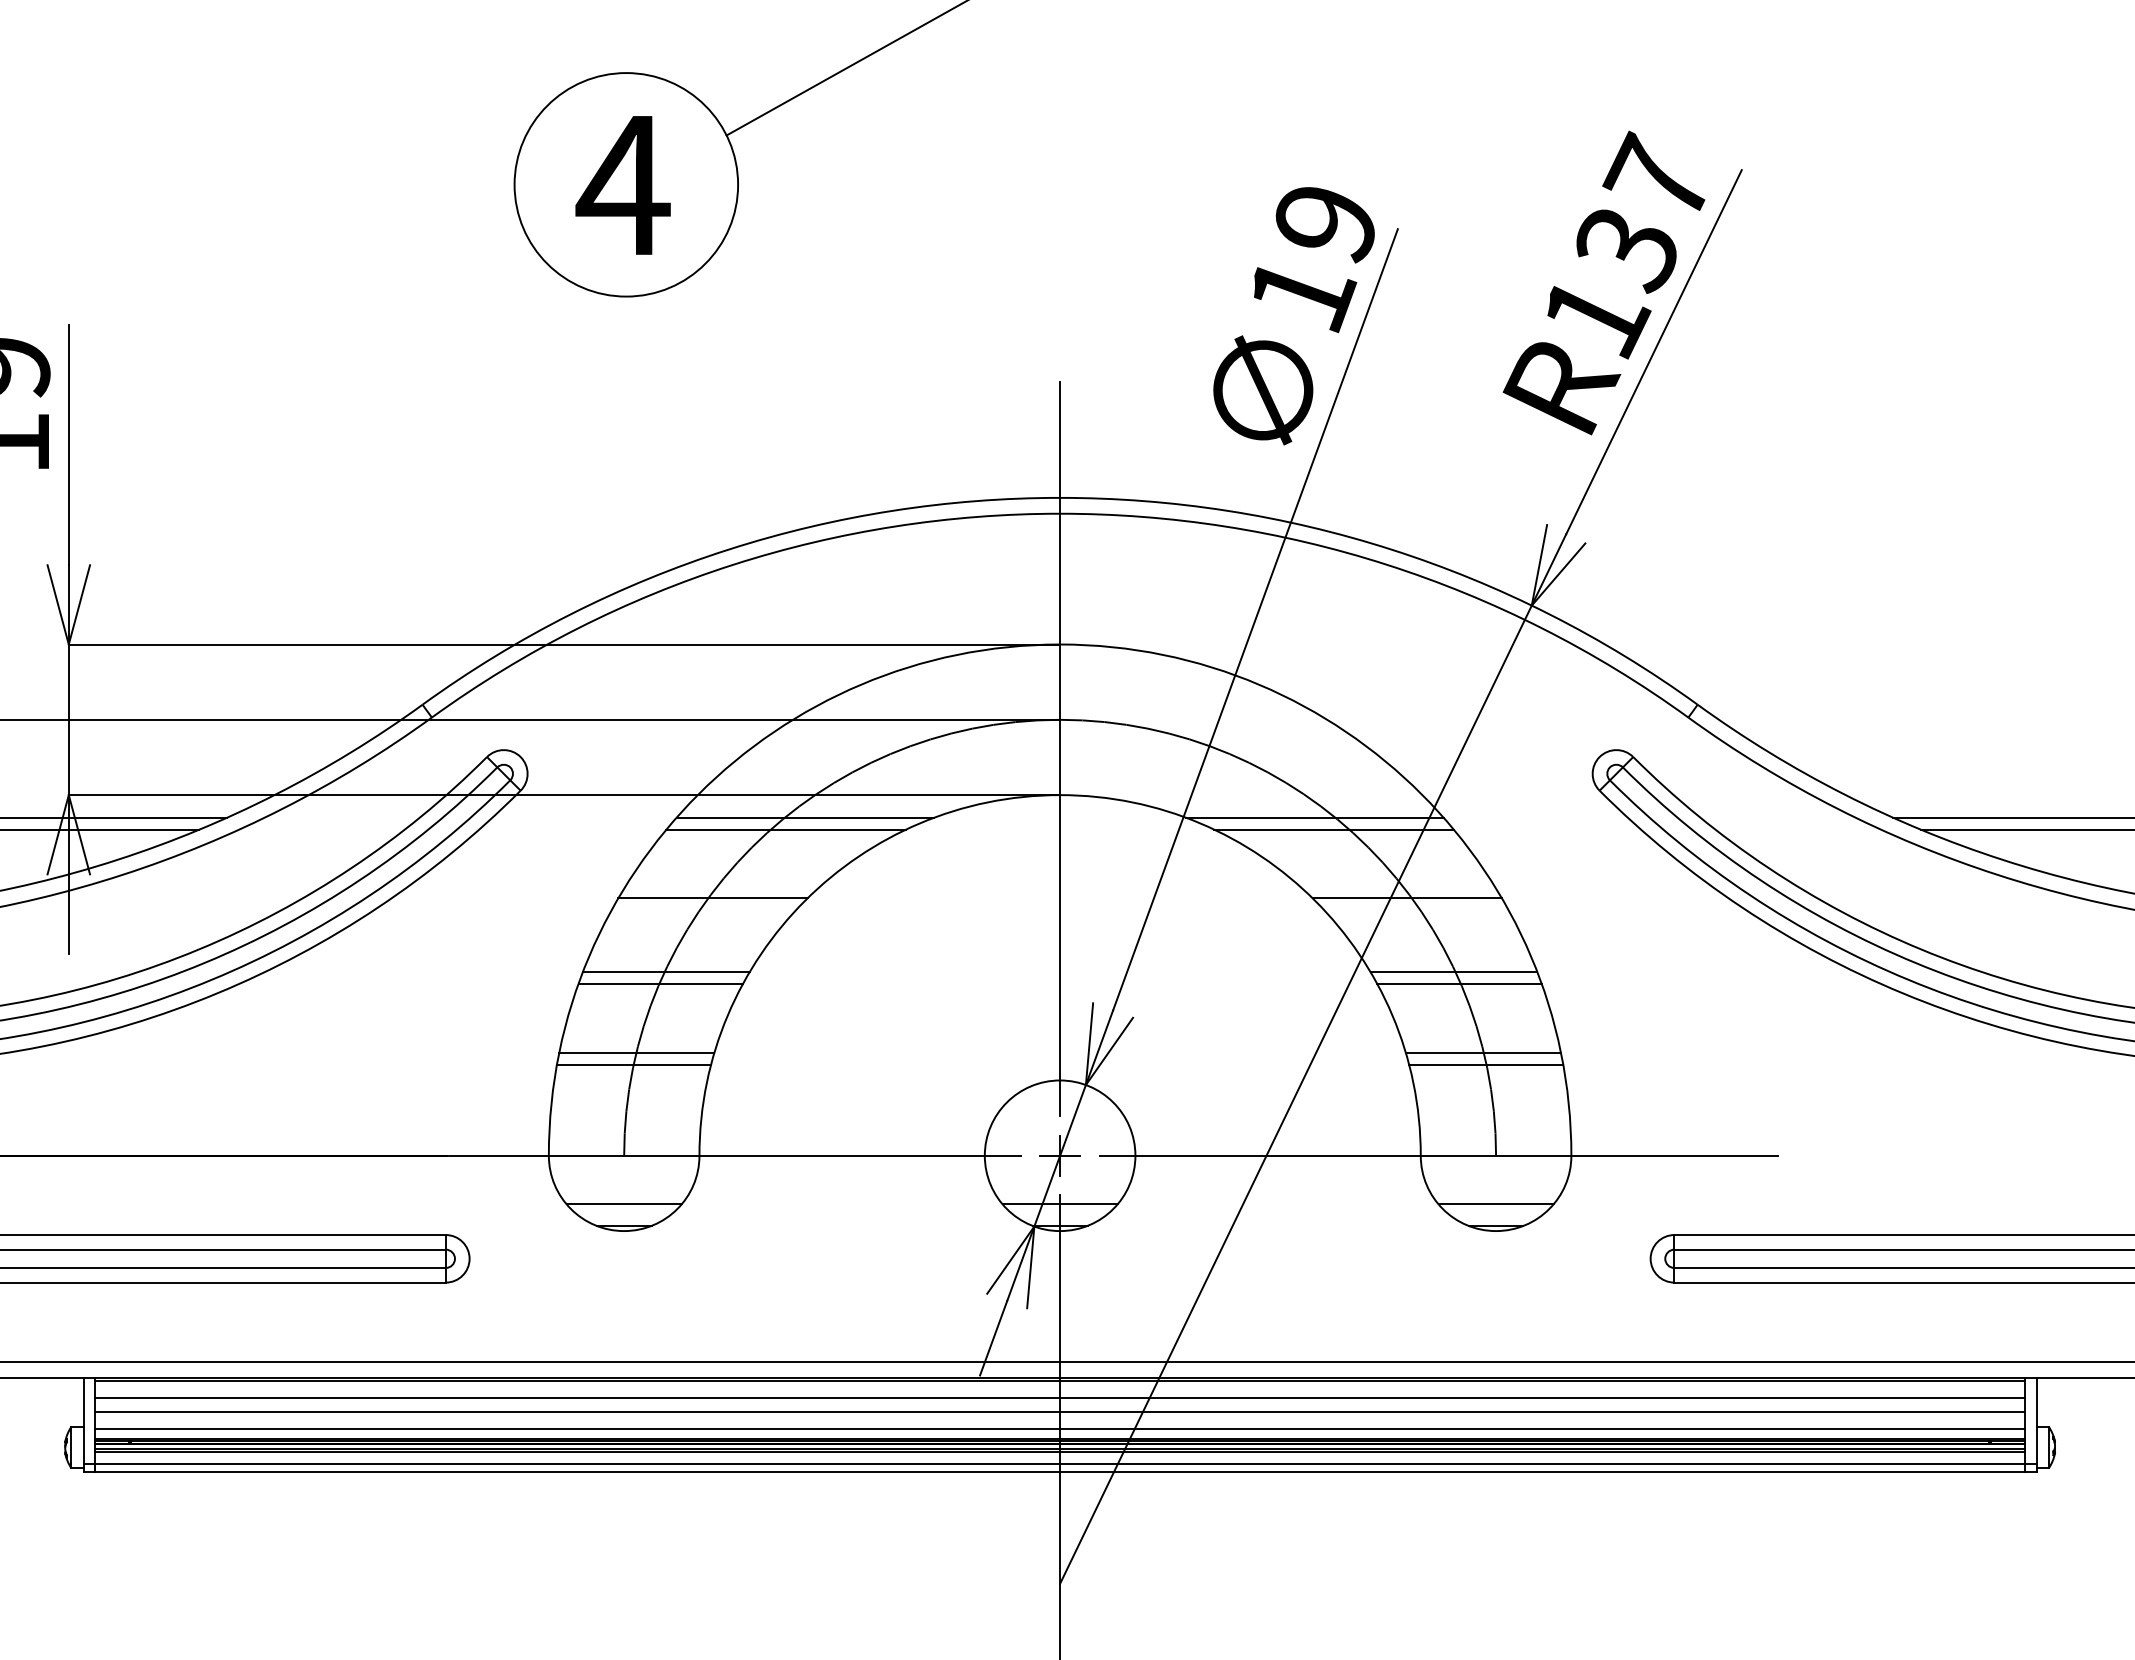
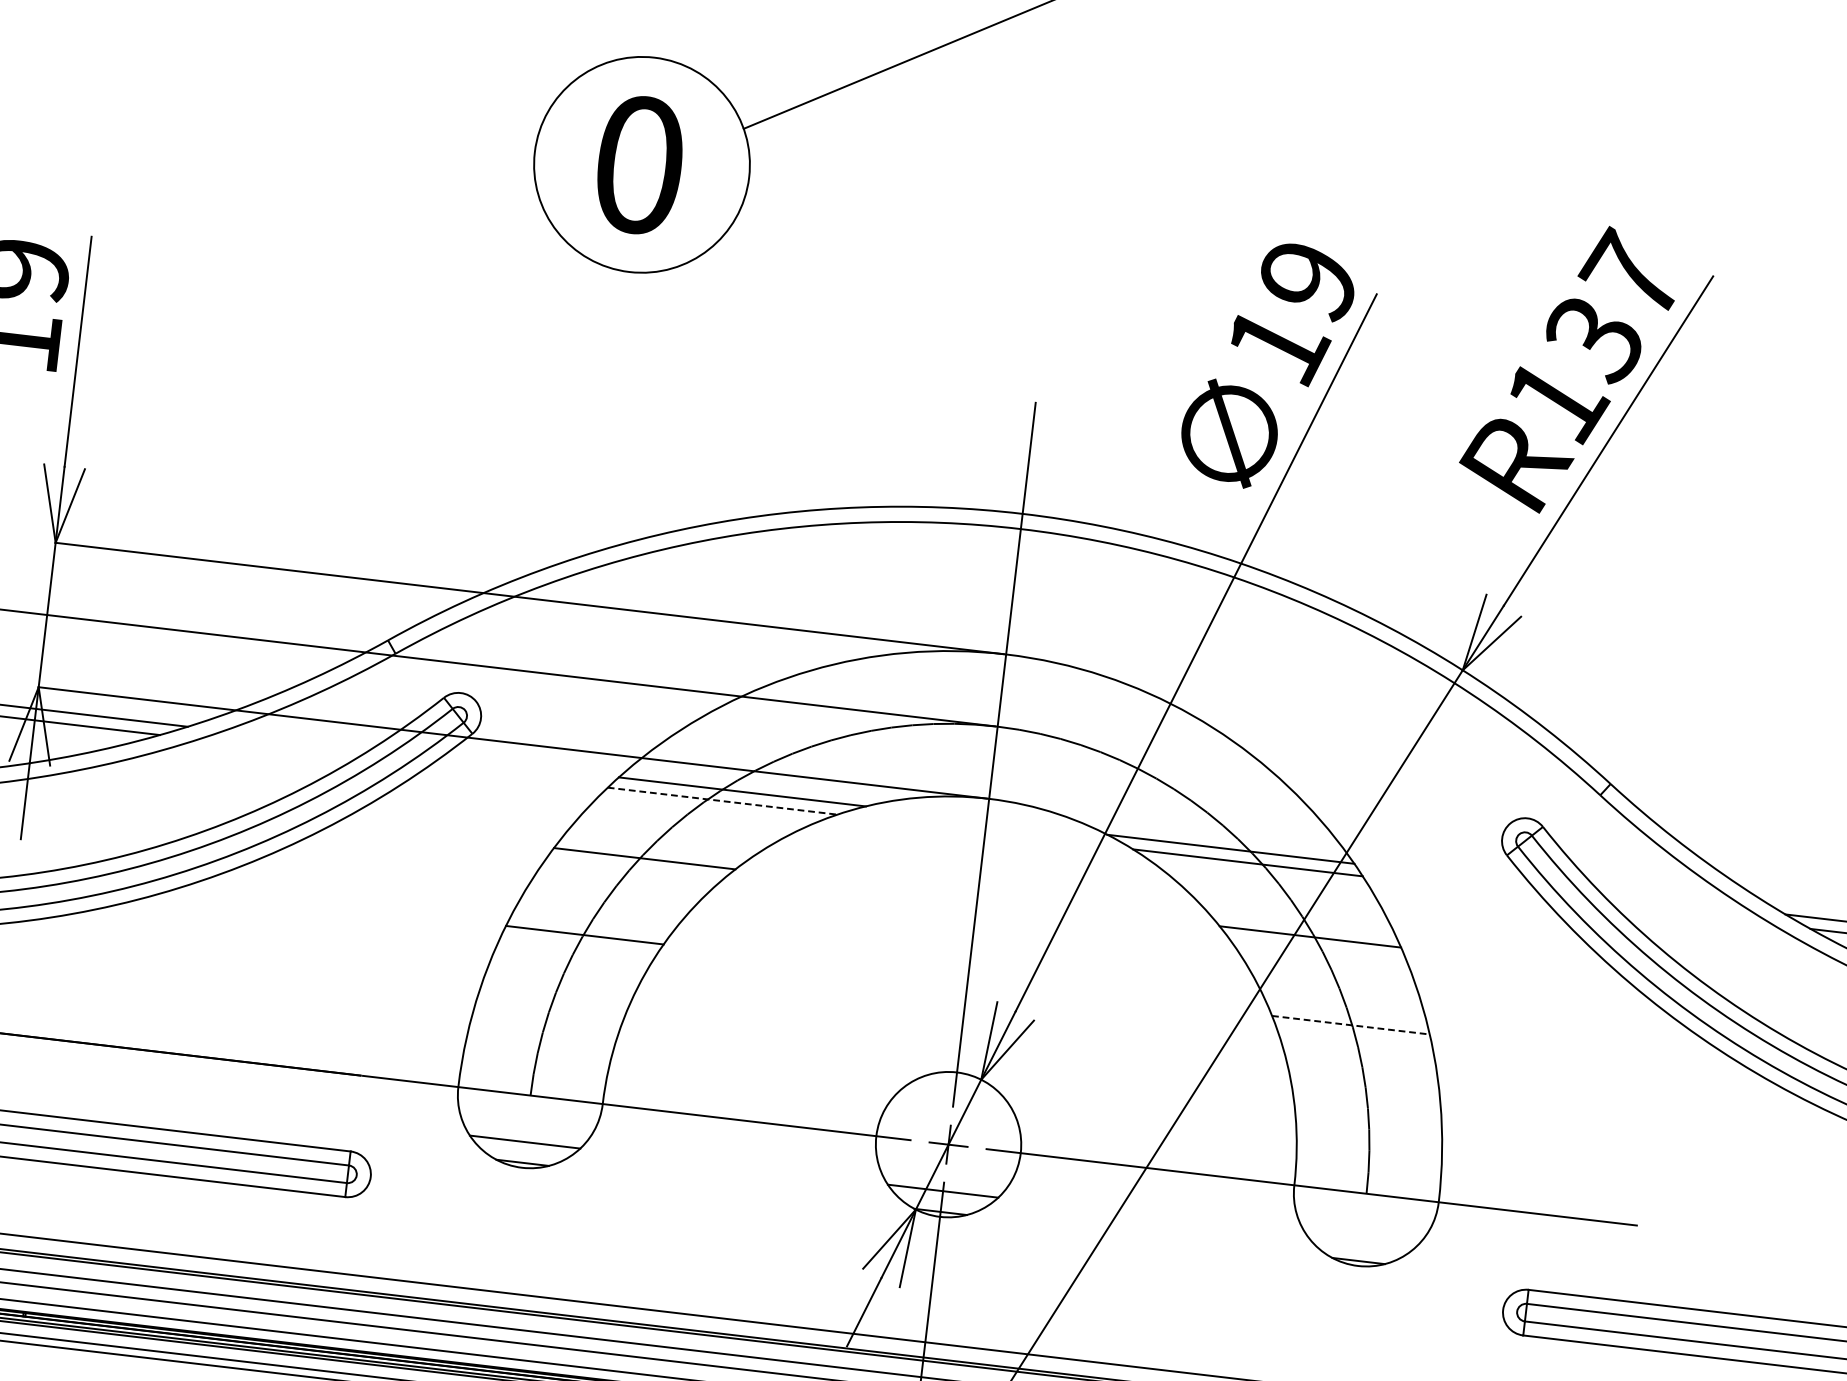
text: (622, 185) -> (638, 165), 4 -> 0
line: (786, 829) -> (722, 801), solid -> dashed
line: (665, 972) -> (590, 924), removed
line: (1453, 972) -> (1346, 1013), removed
line: (1460, 984) -> (1351, 1025), solid -> dashed
line: (636, 1052) -> (554, 997), removed
line: (1482, 1052) -> (1365, 1093), removed
line: (634, 1064) -> (550, 1009), removed
line: (1486, 1064) -> (1367, 1105), removed
line: (1495, 1204) -> (1360, 1240), removed

